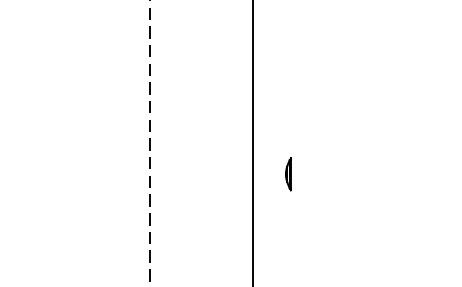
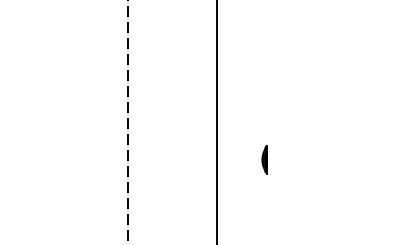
part: (288, 174) -> (264, 160), moved

